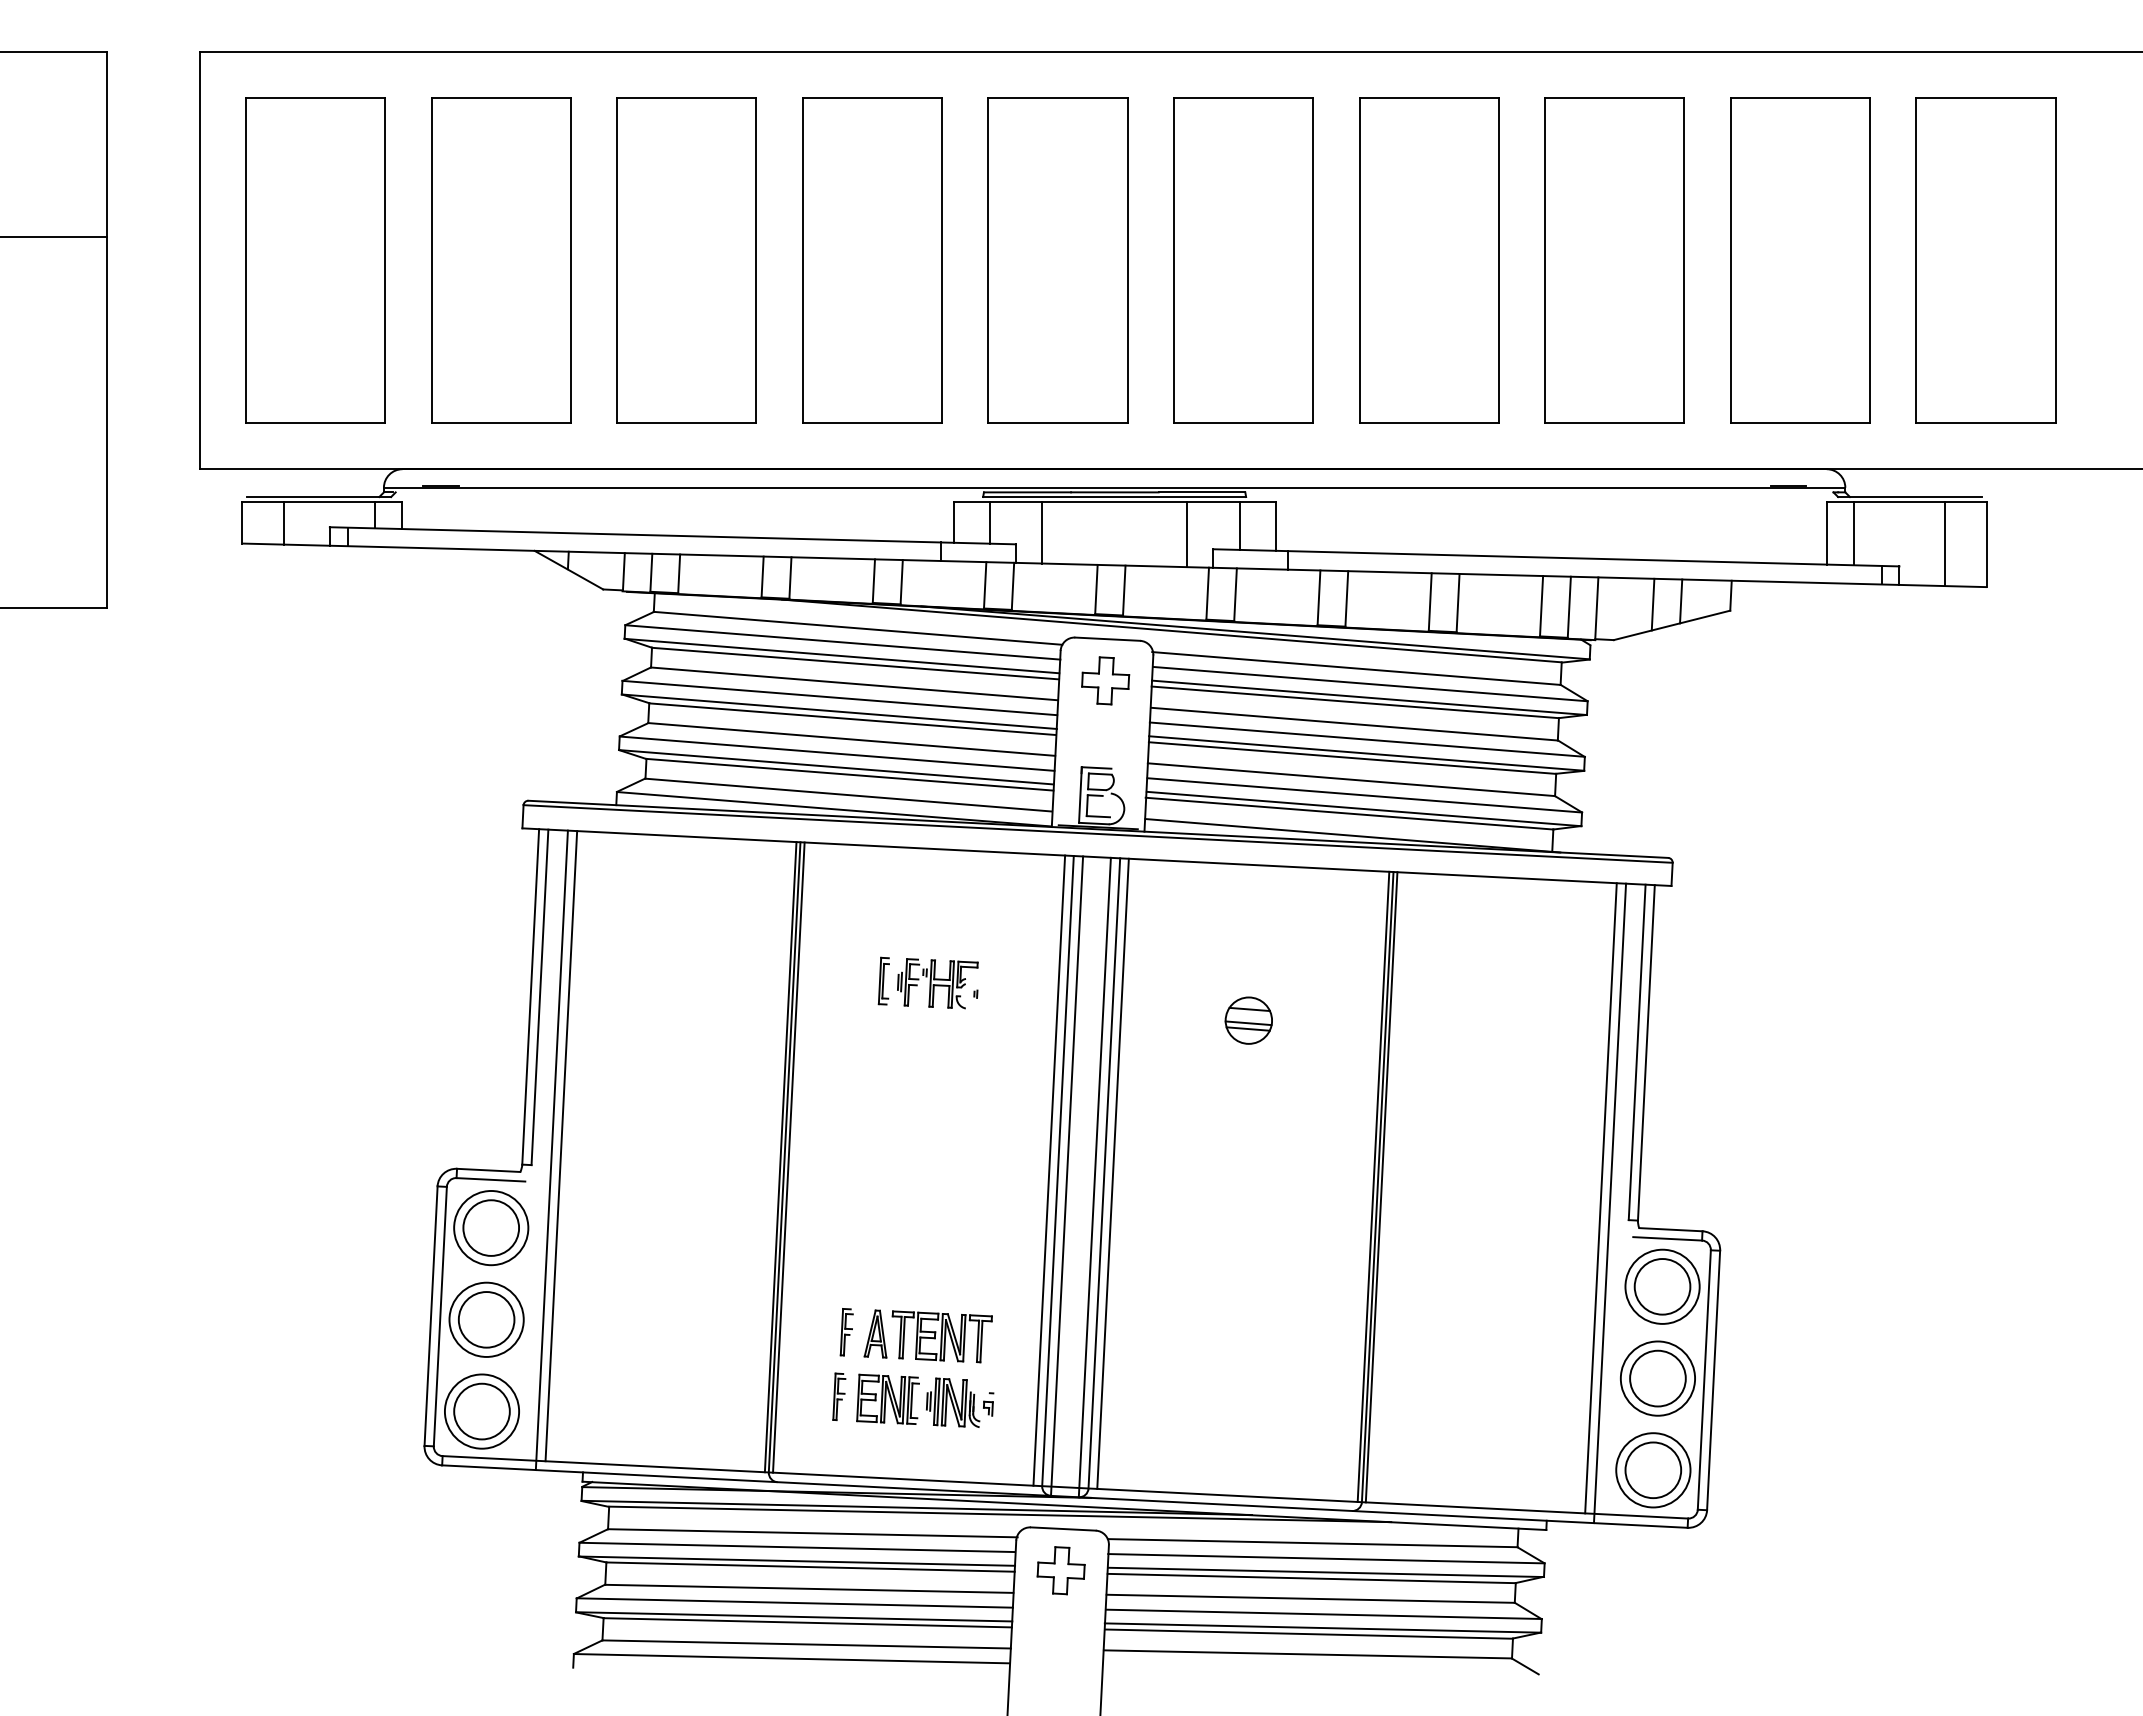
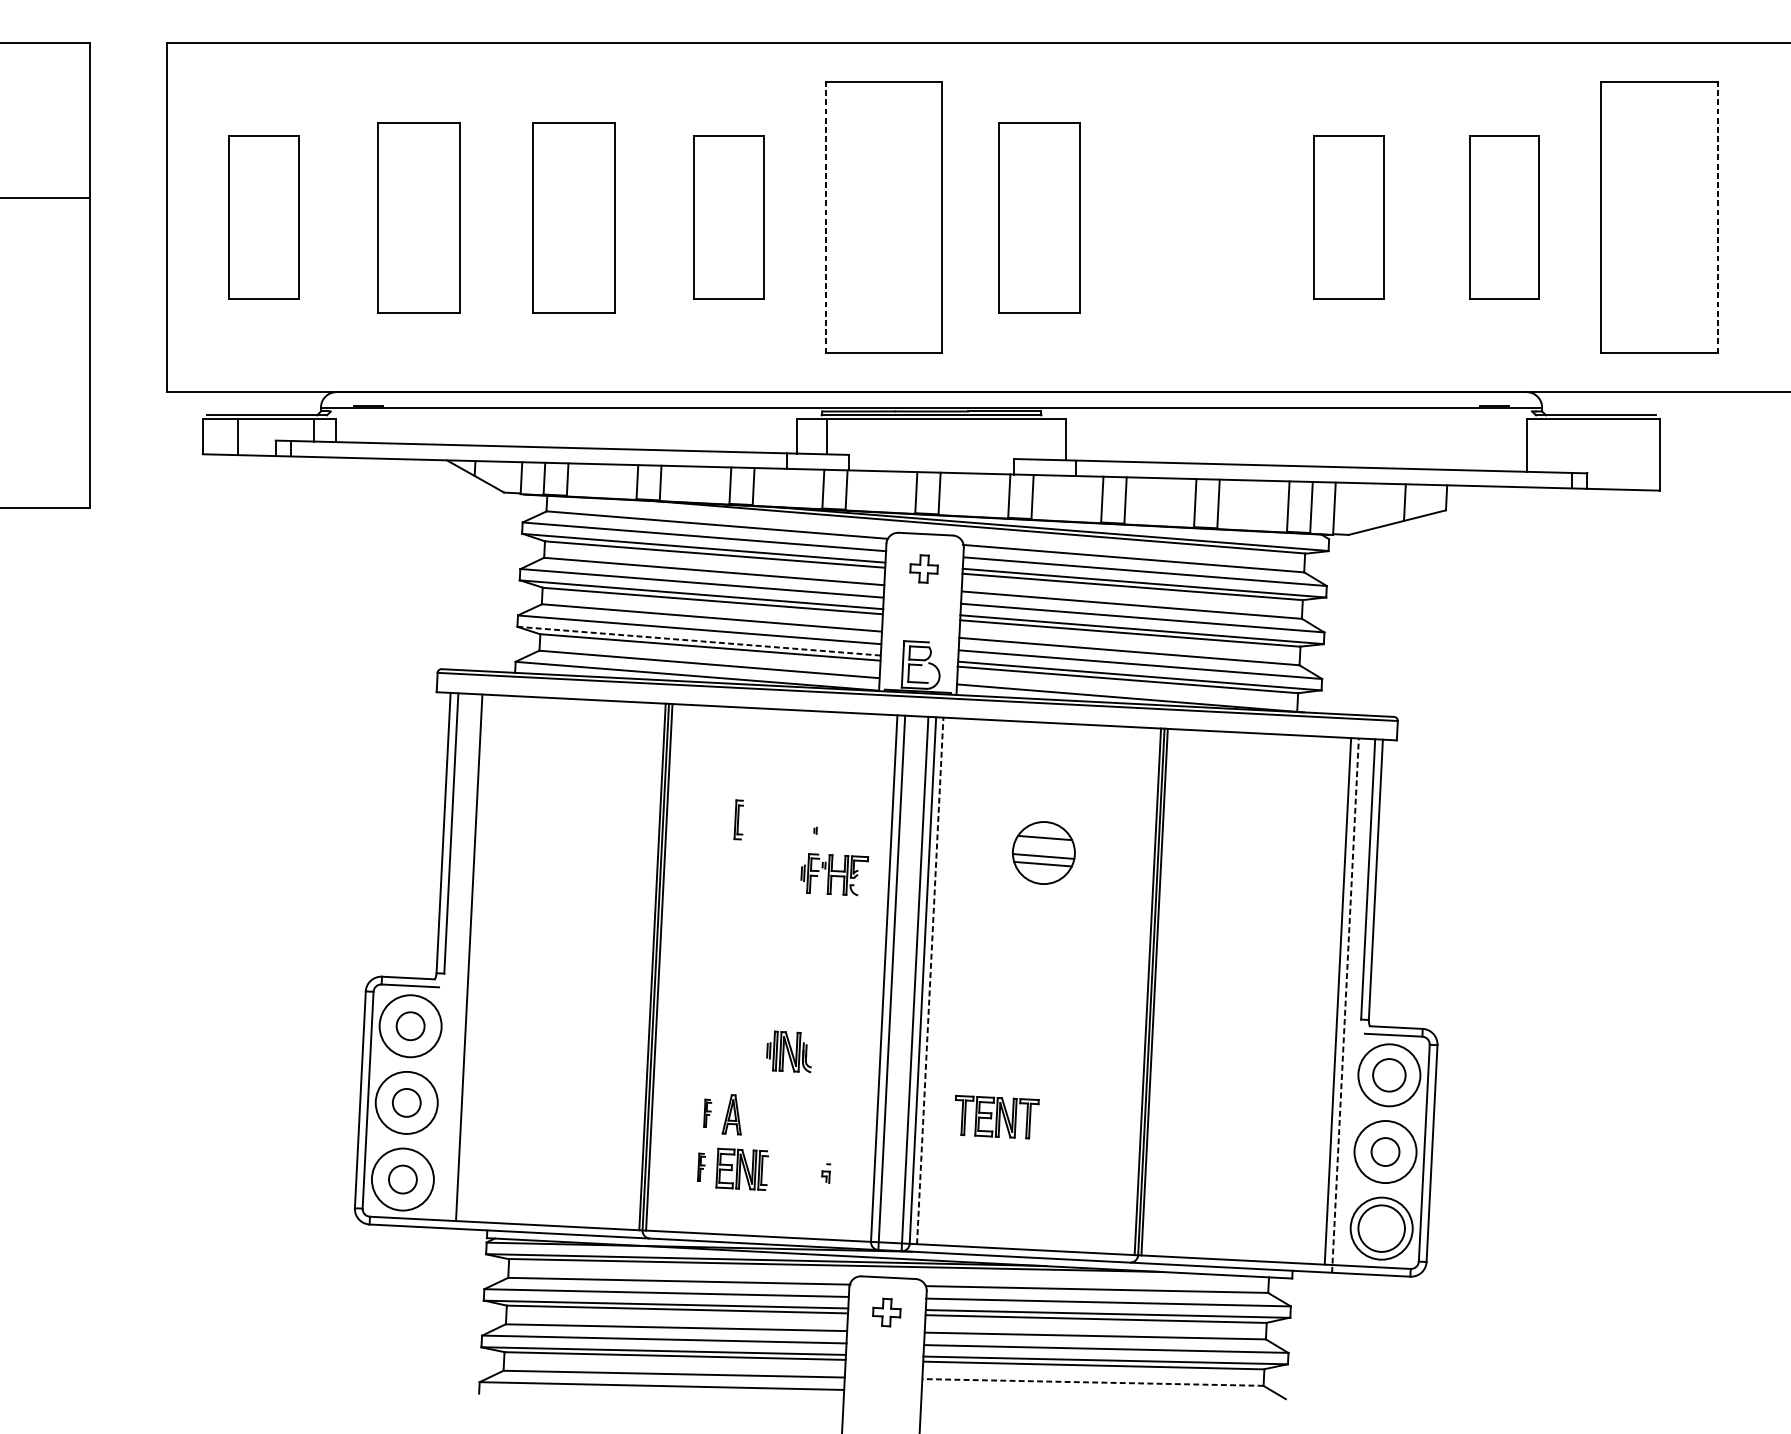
line: (988, 259) -> (826, 216), solid -> dashed
line: (2055, 259) -> (1717, 216), solid -> dashed
part: (315, 260) -> (263, 217), size x0.6
part: (501, 260) -> (419, 217), size x0.7
part: (686, 260) -> (573, 217), size x0.7
part: (872, 260) -> (729, 217), size x0.6
part: (1243, 260) -> (1039, 217), size x0.7
part: (1429, 260) -> (1194, 217), removed
part: (1614, 260) -> (1349, 217), size x0.6
part: (1800, 260) -> (1504, 217), size x0.6
line: (1239, 525) -> (1035, 439), removed
line: (1042, 532) -> (871, 445), removed
line: (1853, 533) -> (1548, 445), removed
line: (1186, 534) -> (991, 446), removed
line: (1945, 543) -> (1625, 454), removed
line: (1652, 604) -> (1380, 505), removed
part: (1105, 680) -> (923, 568), size x0.7
line: (836, 767) -> (699, 641), solid -> dashed
part: (937, 983) -> (834, 874), moved
part: (1248, 1020) -> (1043, 852), size x1.6
line: (551, 1150) -> (460, 961), removed
line: (1049, 1170) -> (877, 978), removed
line: (1113, 1173) -> (930, 980), solid -> dashed
line: (1610, 1202) -> (1345, 1004), solid -> dashed
circle: (491, 1227) -> (410, 1025), size x0.6
circle: (1662, 1286) -> (1389, 1075), size x0.7
circle: (486, 1319) -> (406, 1102), size x0.6
part: (846, 1332) -> (707, 1113), size x0.7
part: (941, 1336) -> (996, 1116), moved
circle: (1657, 1378) -> (1385, 1151), size x0.6
part: (839, 1396) -> (701, 1166), size x0.7
part: (953, 1402) -> (789, 1051), moved
circle: (481, 1411) -> (402, 1179), size x0.6
part: (1060, 1570) -> (886, 1312), size x0.7
line: (1307, 1654) -> (1092, 1382), solid -> dashed

